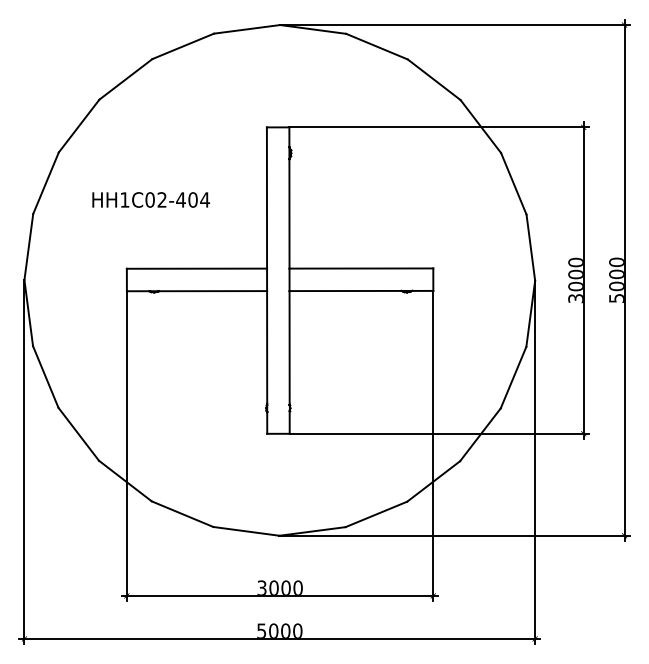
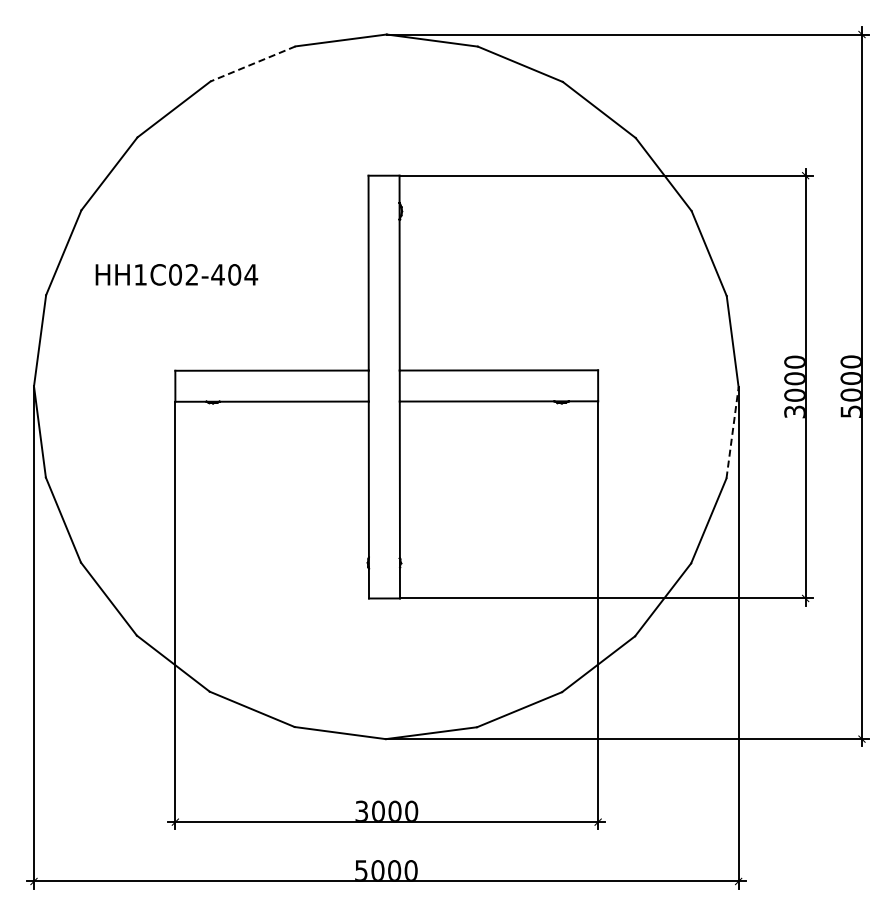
line: (183, 46) -> (253, 63), solid -> dashed
text: (150, 199) -> (176, 274), moved
line: (530, 313) -> (732, 432), solid -> dashed

